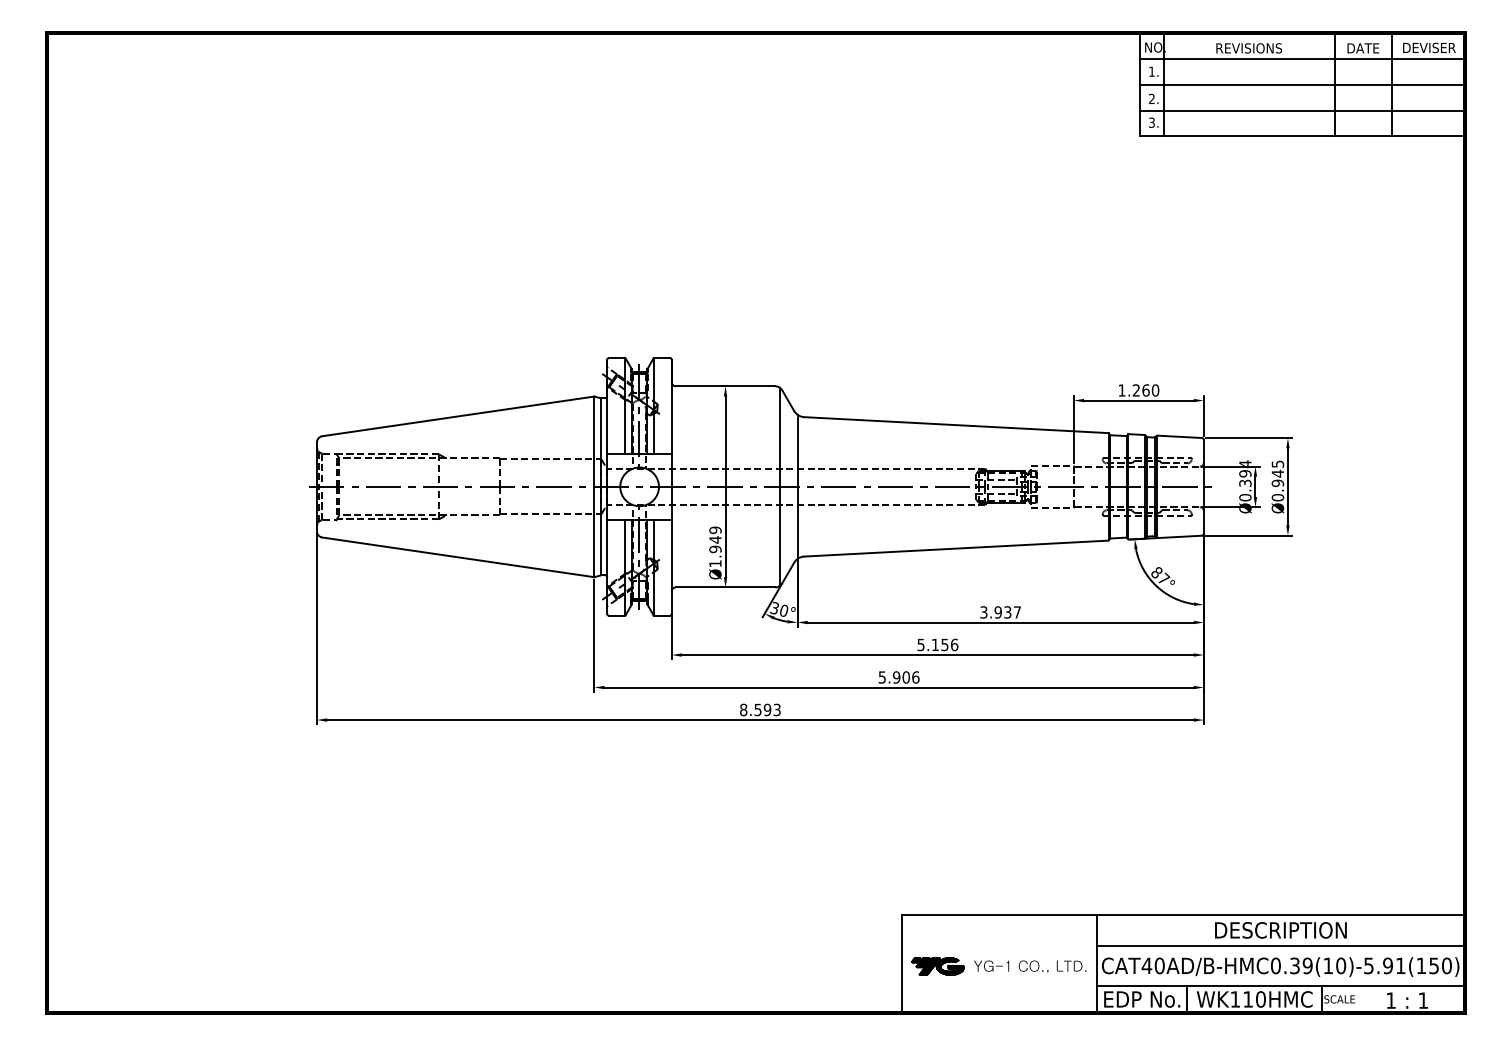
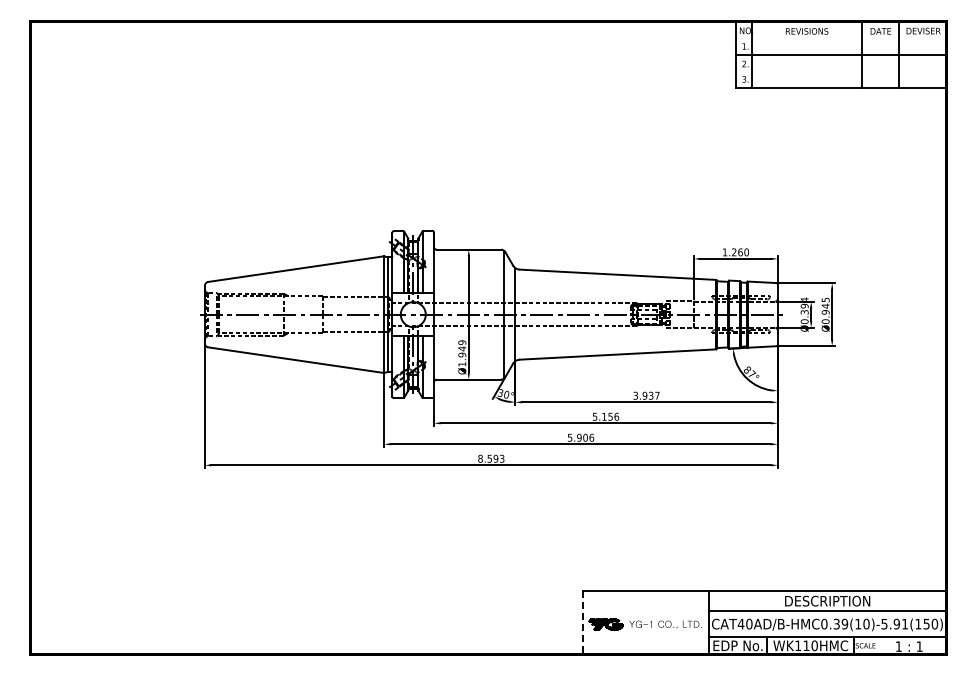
line: (1302, 59) -> (841, 38), removed
line: (1302, 112) -> (841, 72), removed
line: (903, 963) -> (583, 622), solid -> dashed

